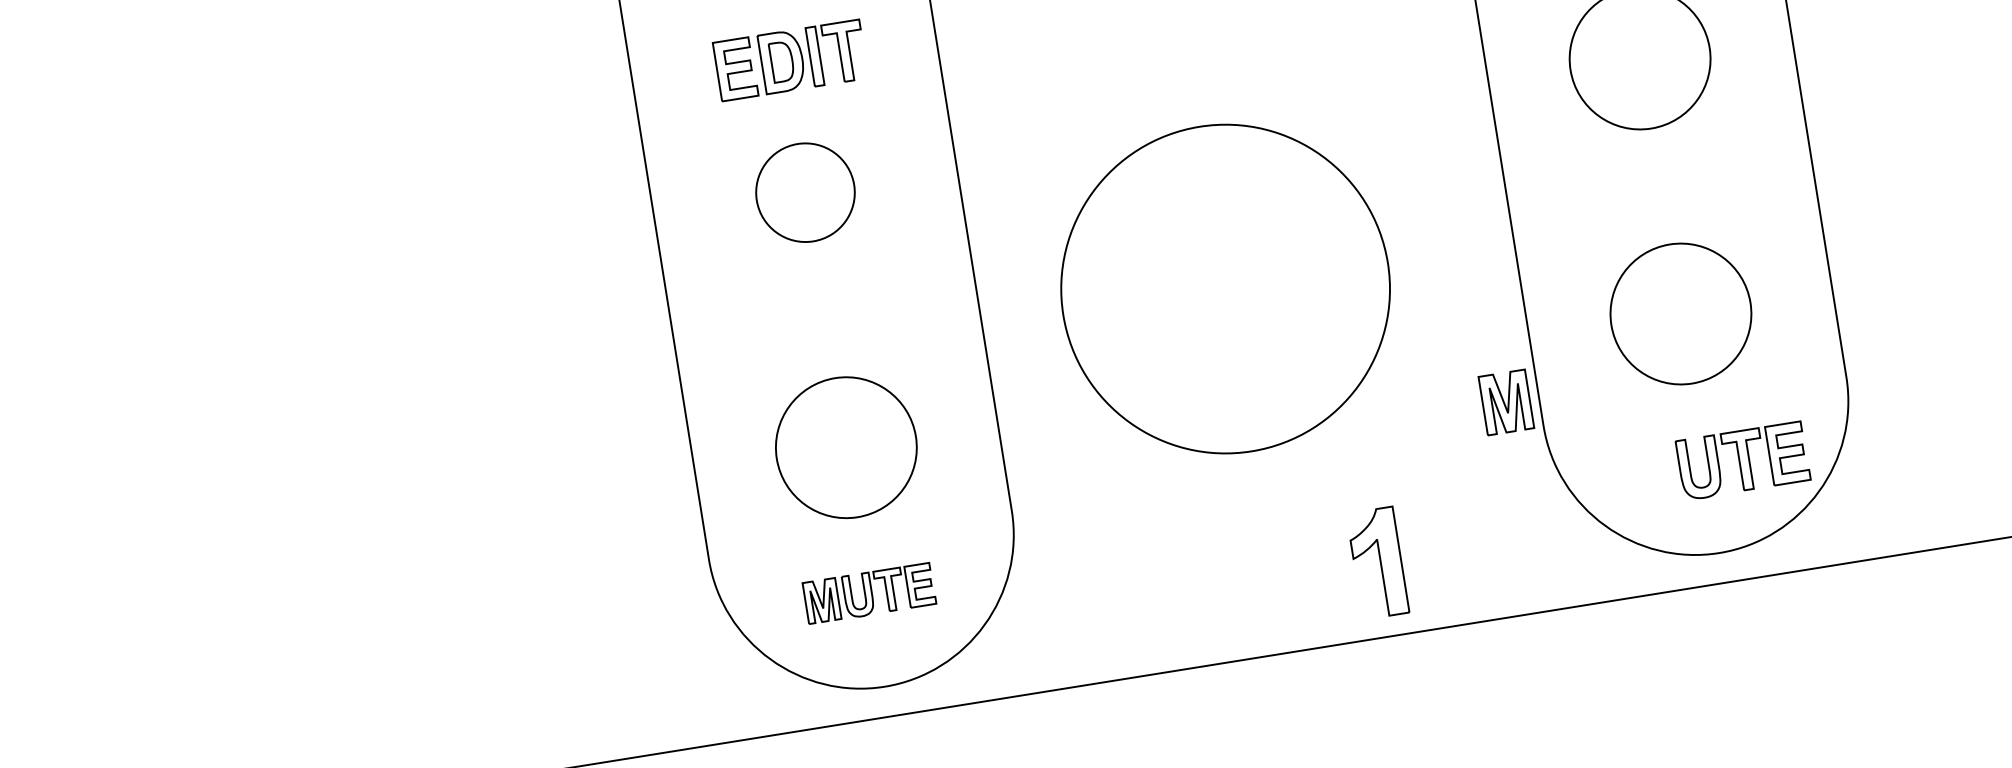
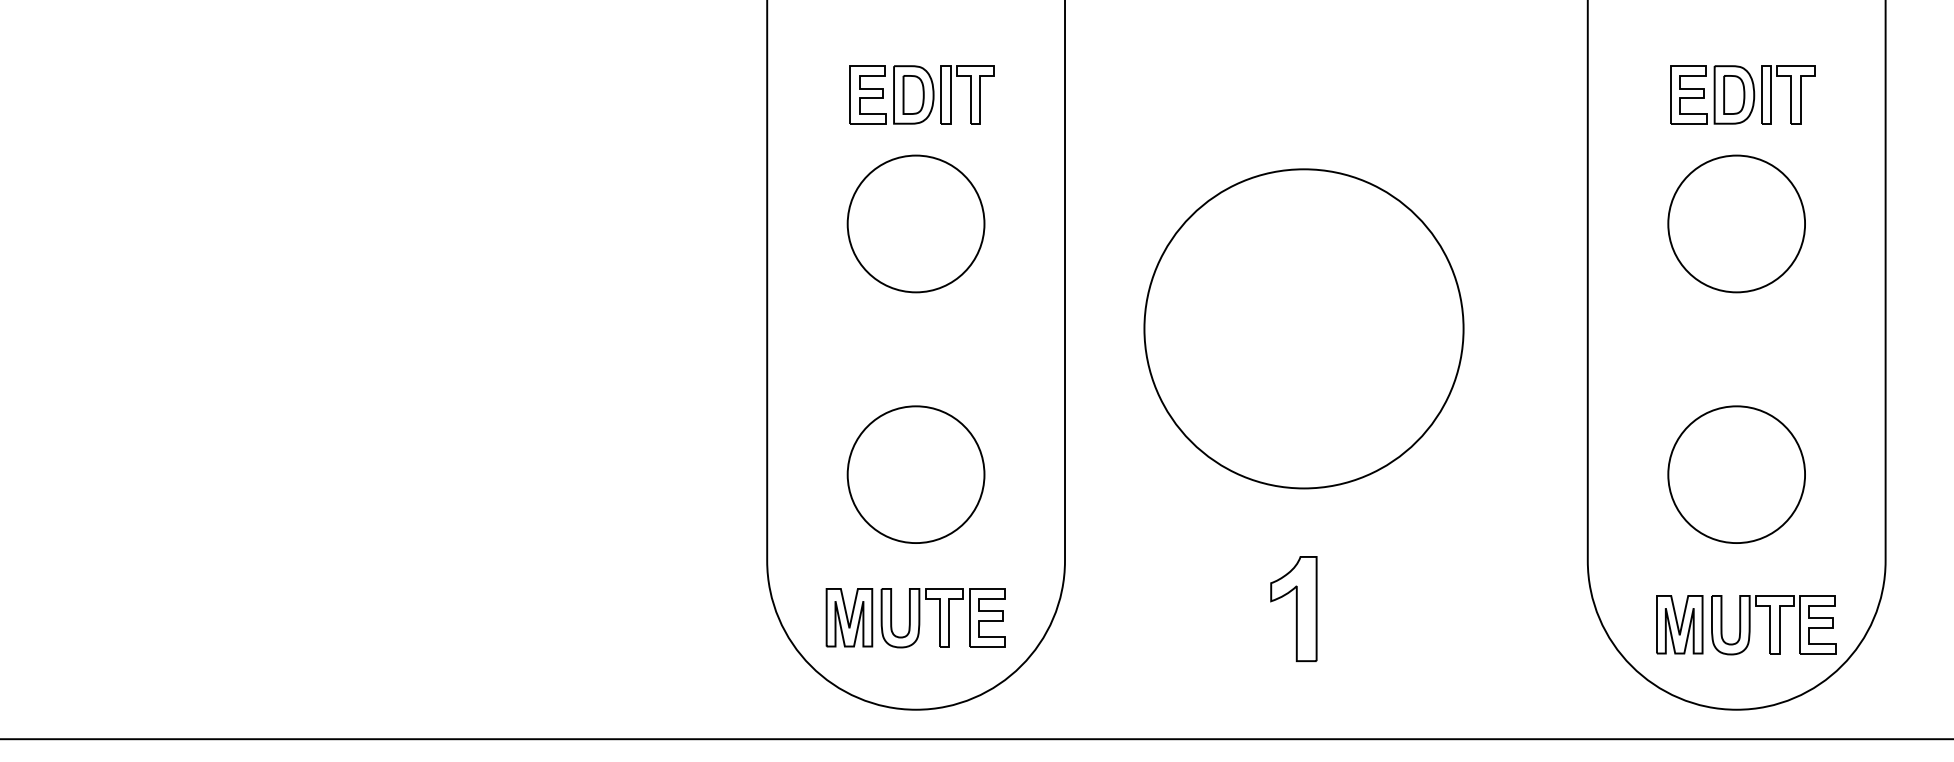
part: (804, 192) -> (915, 223), size x1.43
part: (1225, 288) -> (1303, 328), moved
part: (1506, 402) -> (1679, 624), moved
part: (1377, 562) -> (1293, 608), moved
part: (869, 594) -> (915, 618), size x1.43

